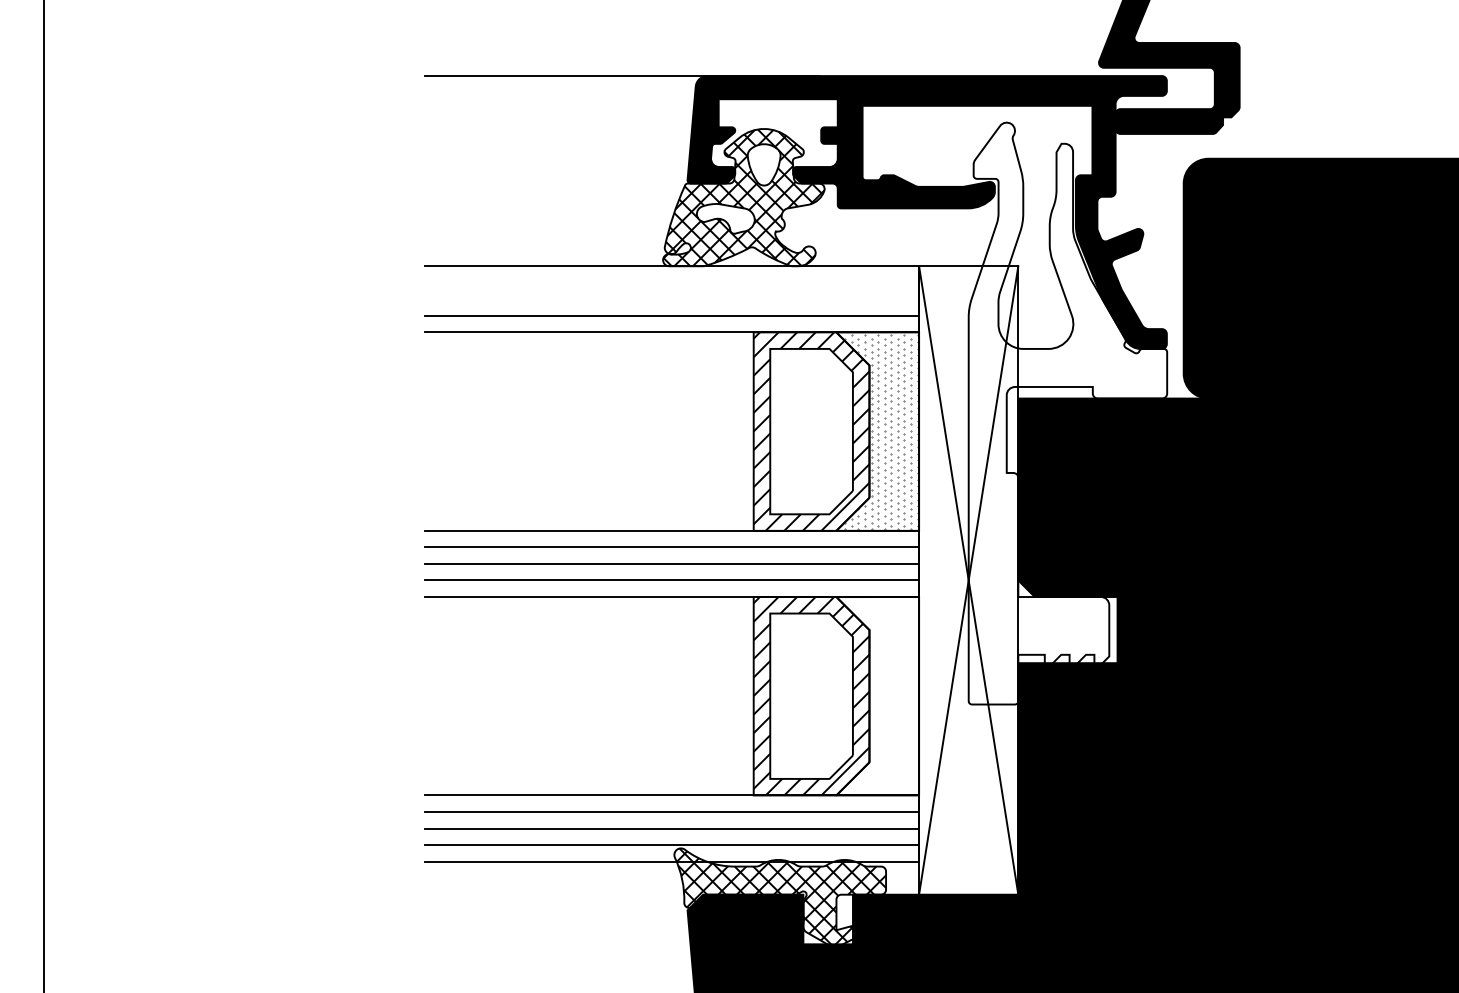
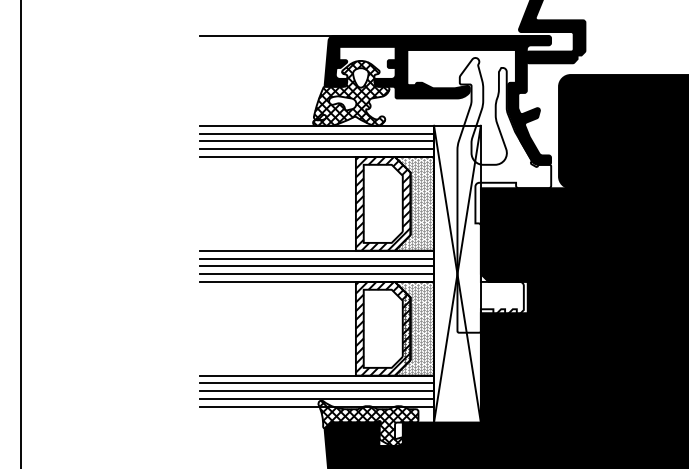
line: (672, 282) -> (317, 133), added
line: (672, 299) -> (317, 141), added
hatch: (881, 695) -> (416, 328), added

